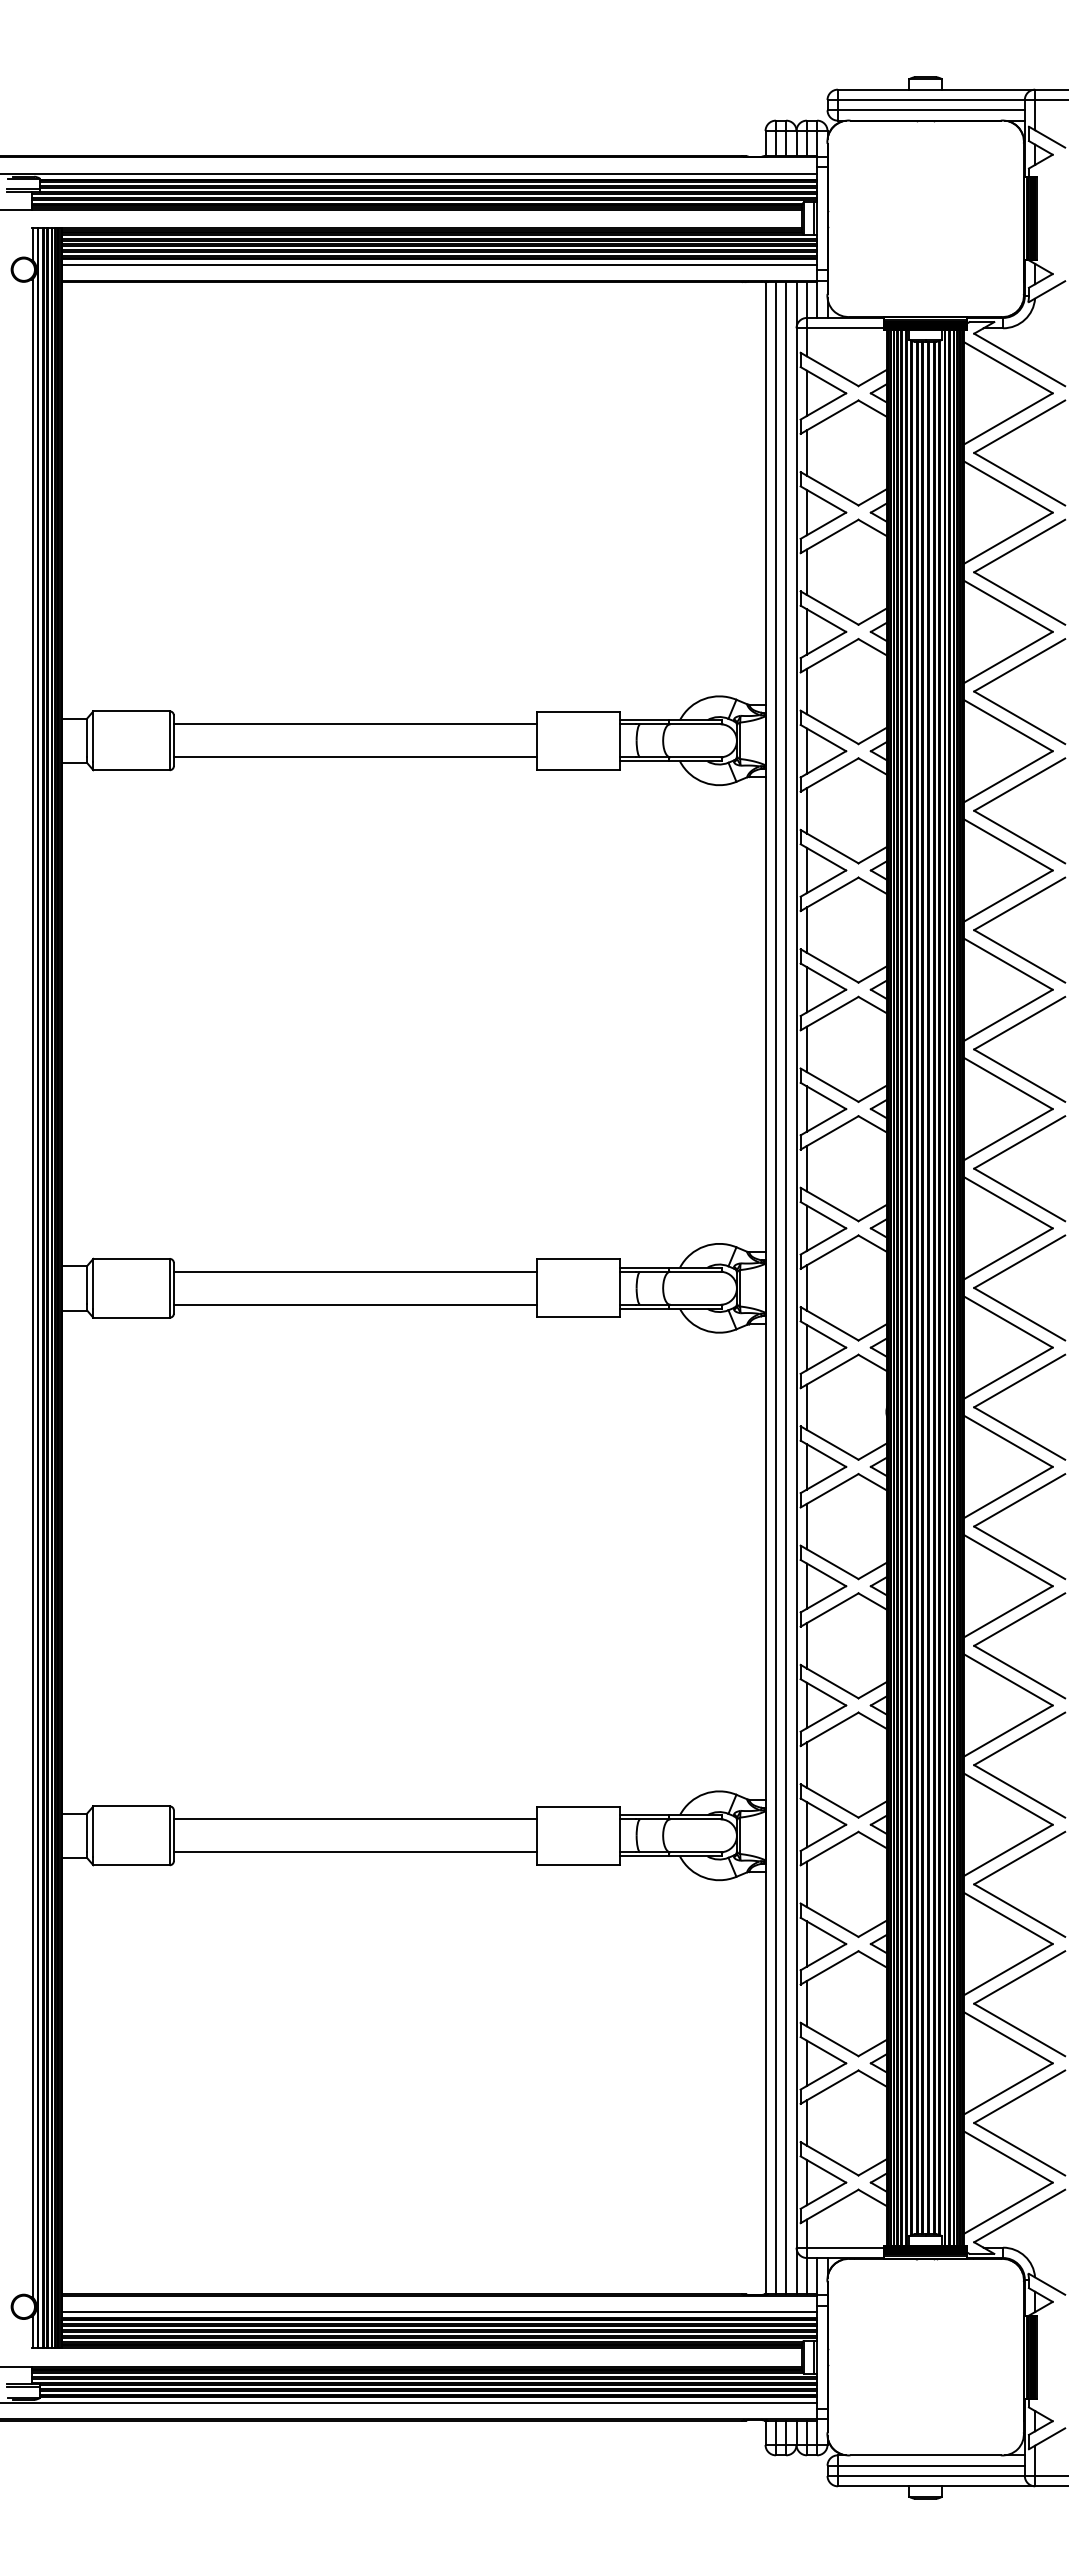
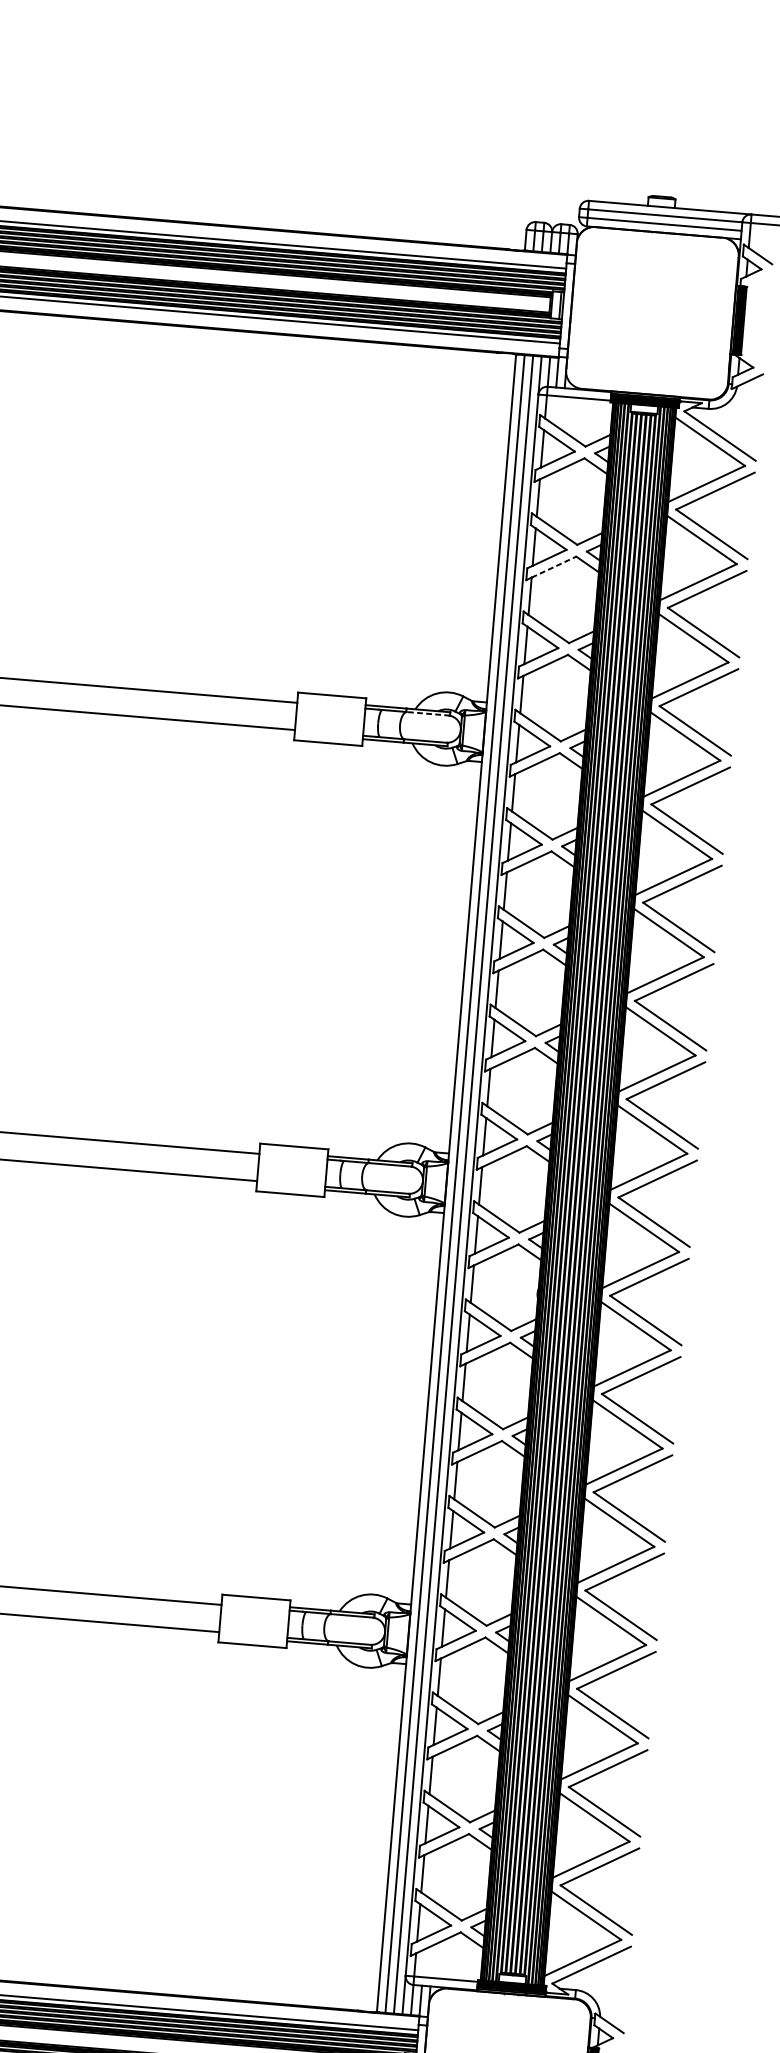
line: (832, 534) -> (553, 566), solid -> dashed
line: (695, 724) -> (427, 713), solid -> dashed

